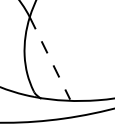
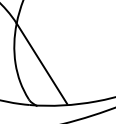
line: (50, 58) -> (42, 63), dashed -> solid

